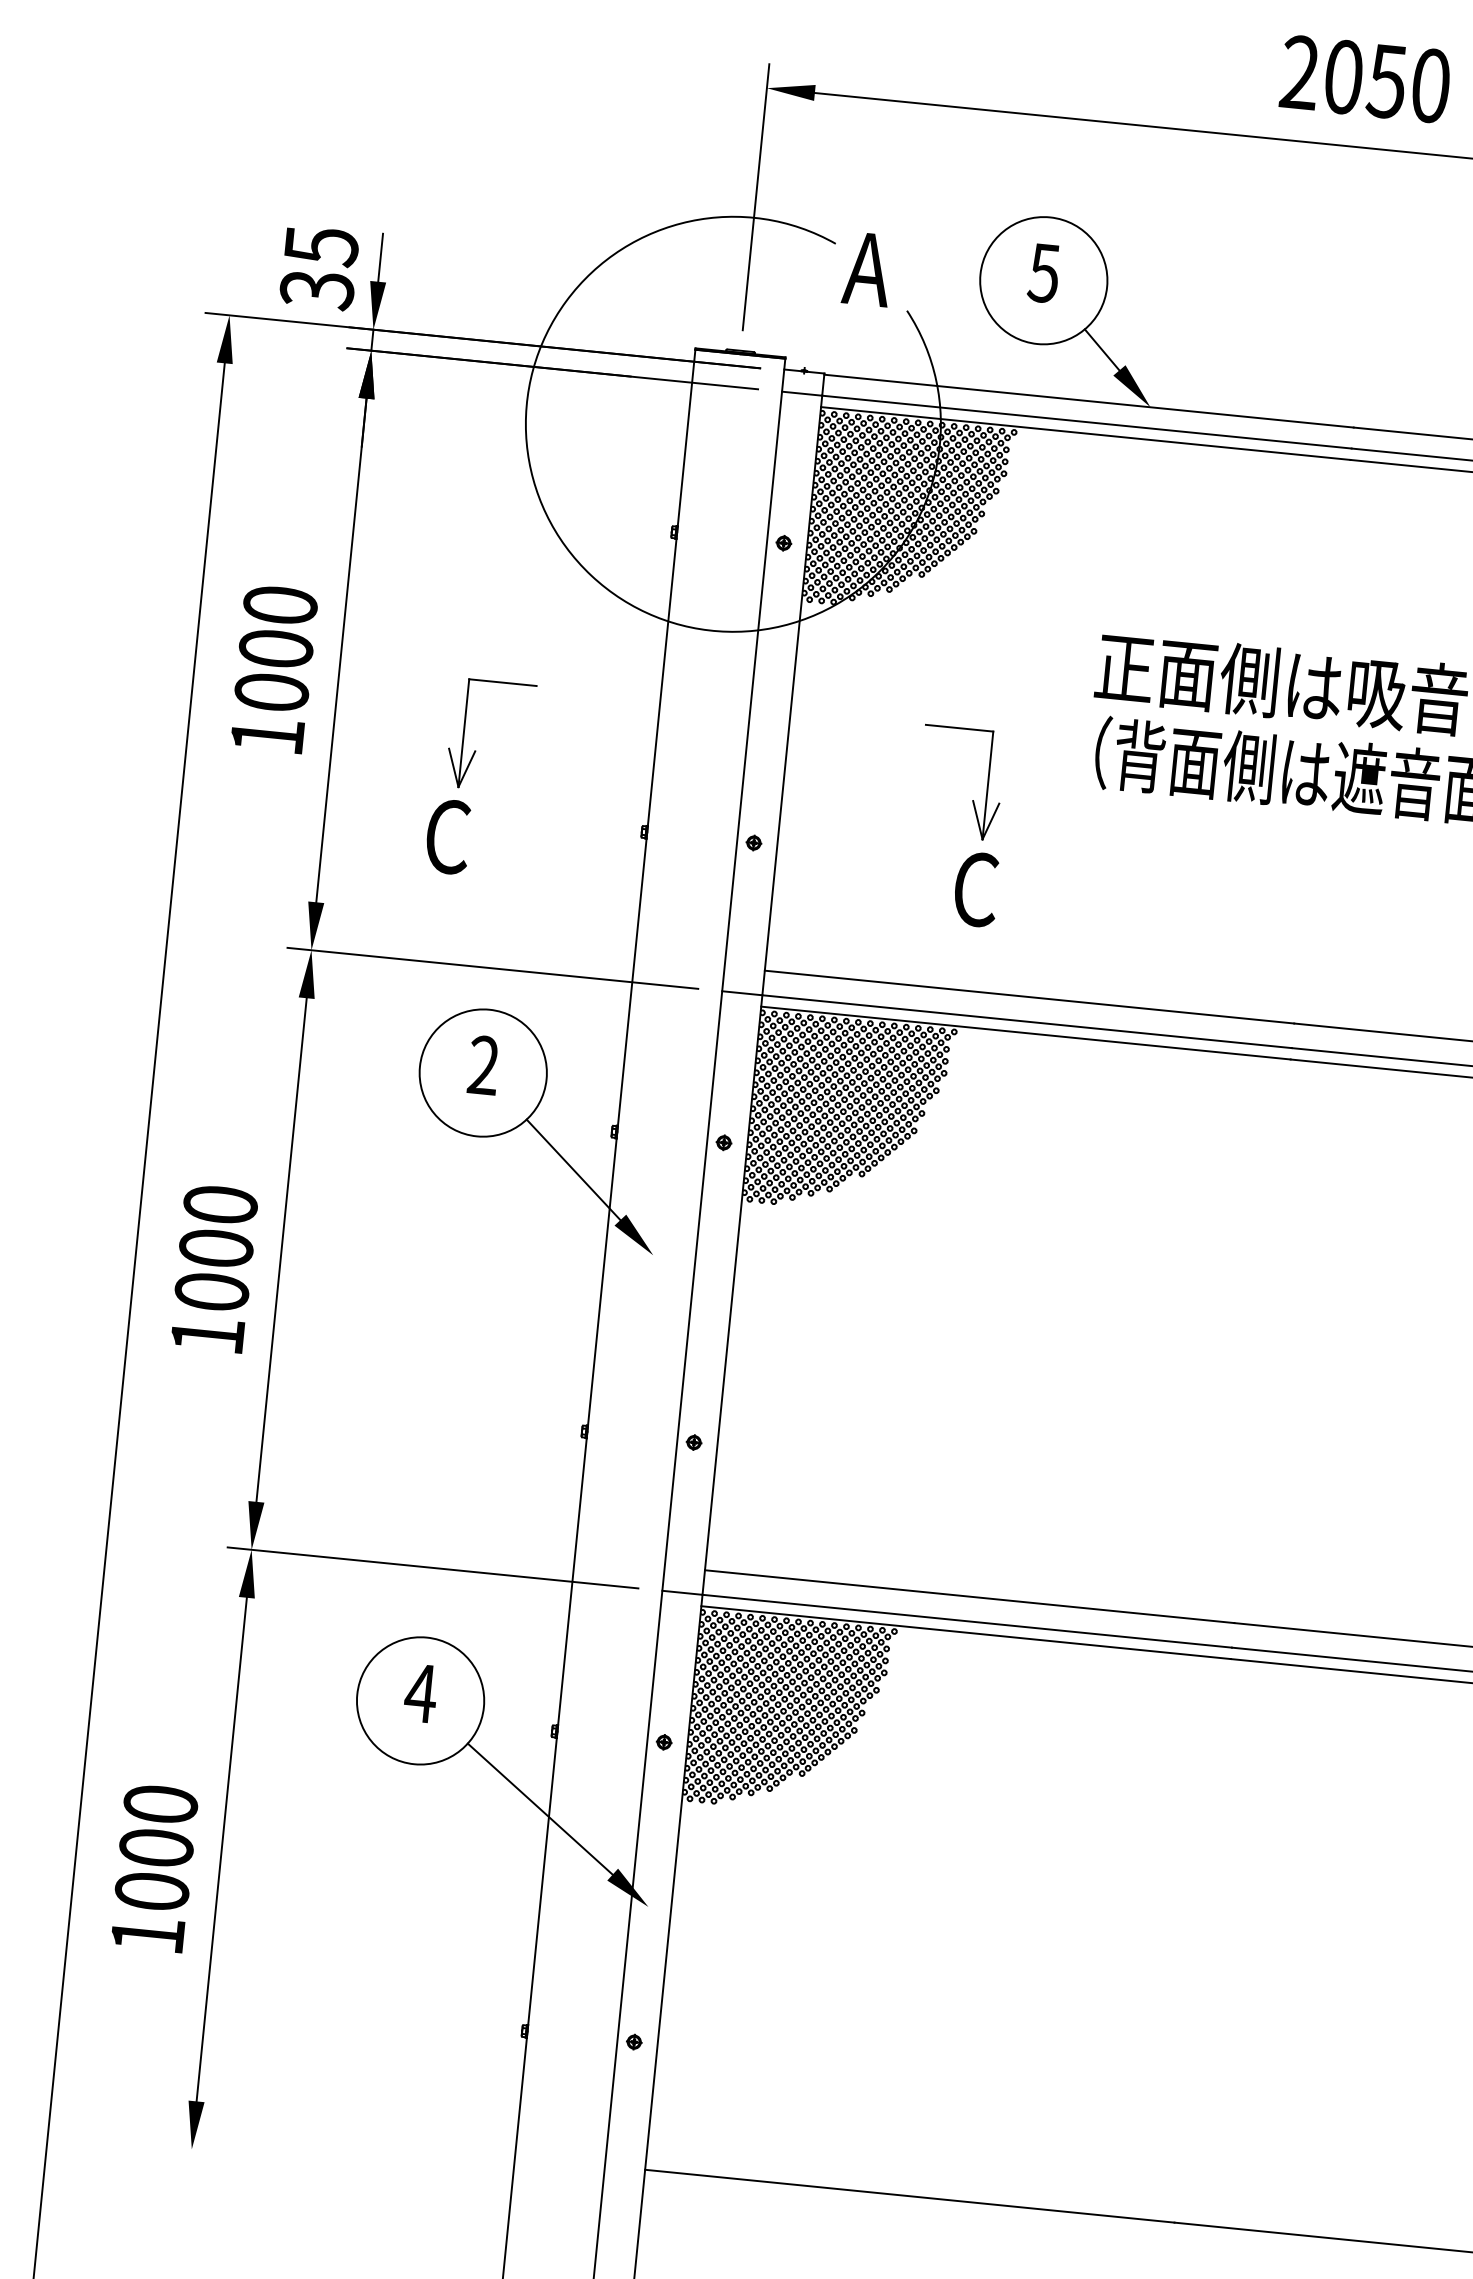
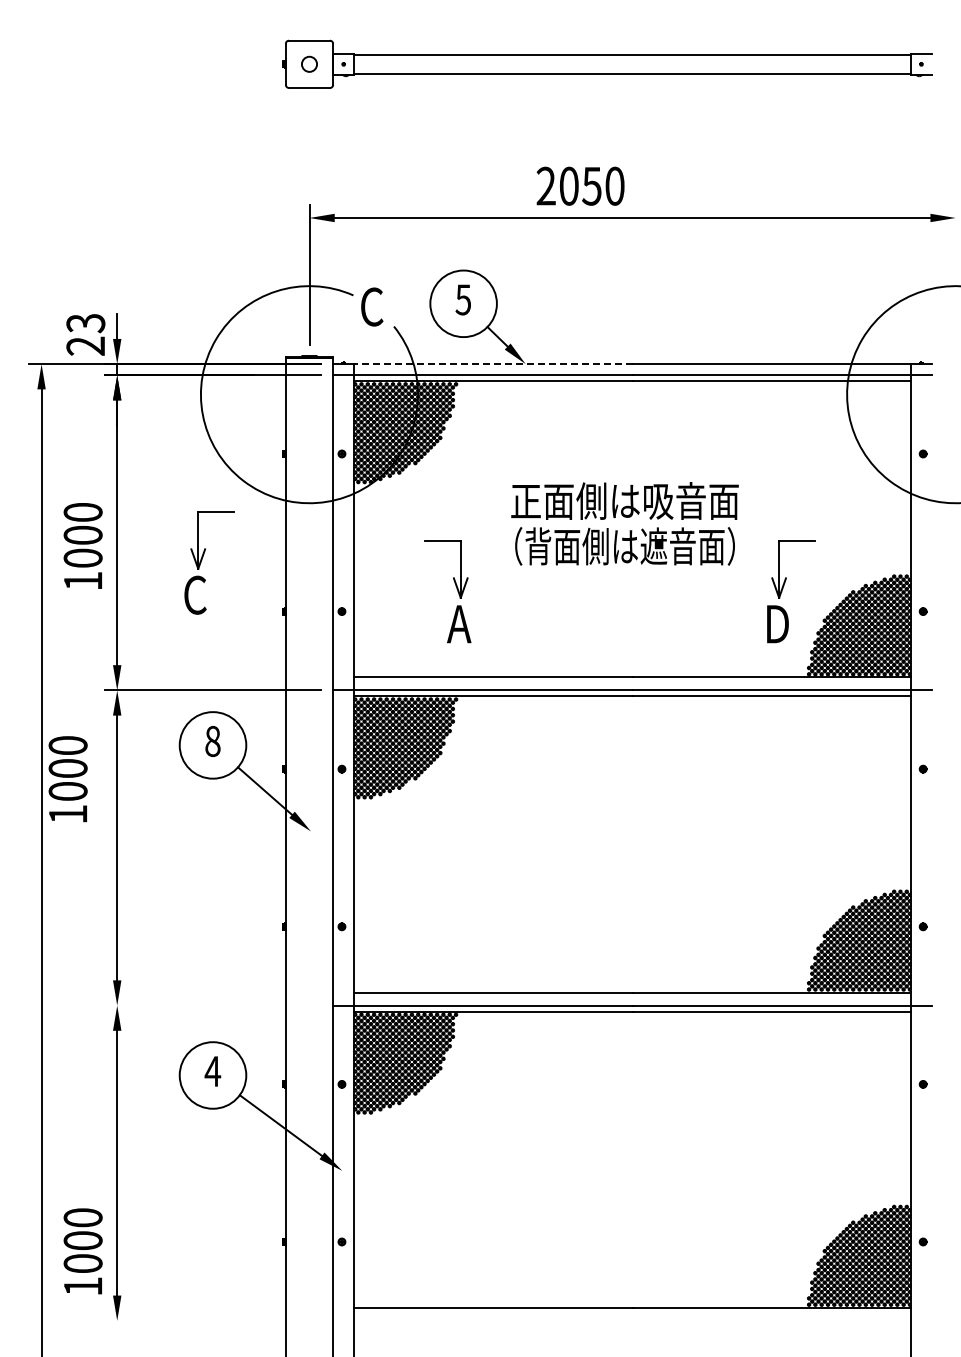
text: (1365, 77) -> (580, 185), moved
text: (868, 268) -> (371, 306), A -> C
text: (318, 269) -> (85, 335), 35 -> 23
line: (1087, 401) -> (492, 364), solid -> dashed
part: (468, 772) -> (202, 560), moved
text: (975, 887) -> (459, 623), C -> A
text: (483, 1065) -> (212, 741), 2 -> 8
text: (212, 1269) -> (67, 779), moved
line: (432, 1567) -> (212, 1005), removed
text: (153, 1868) -> (82, 1251), moved

